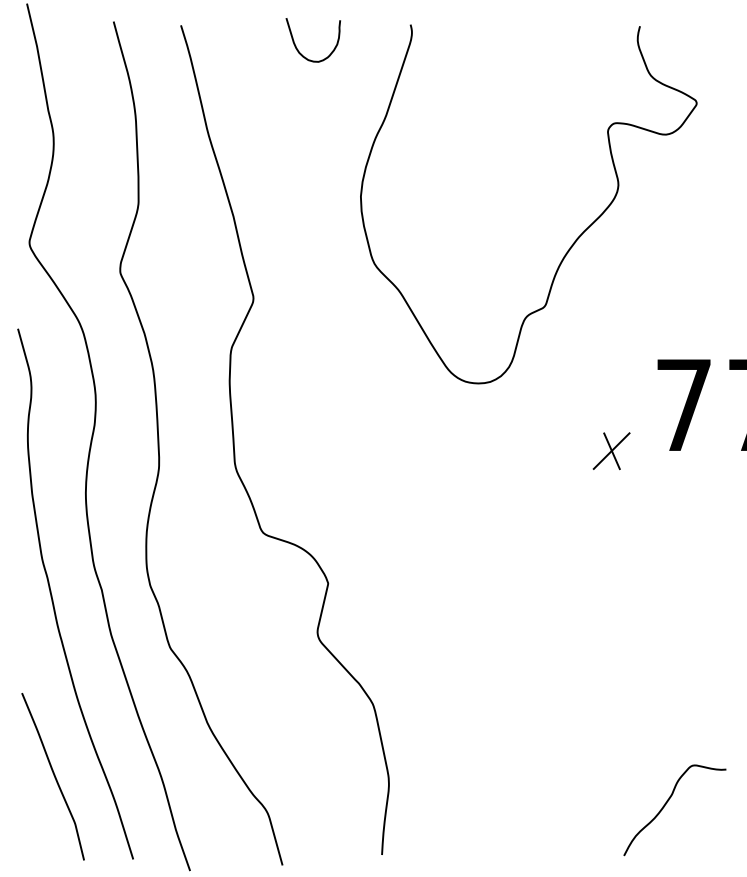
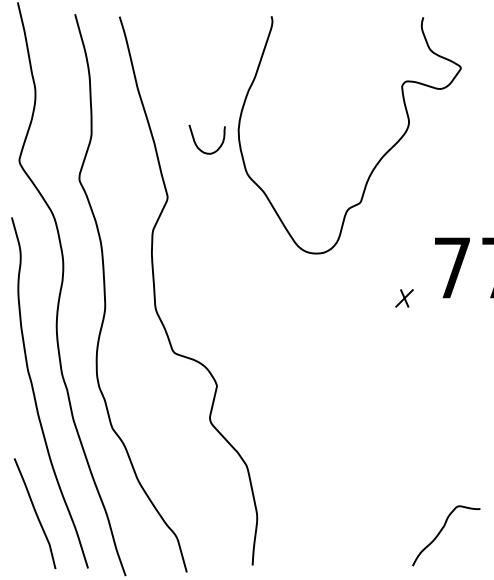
curve: (300, 50) -> (198, 146), moved
part: (611, 451) -> (404, 298), size x0.7

